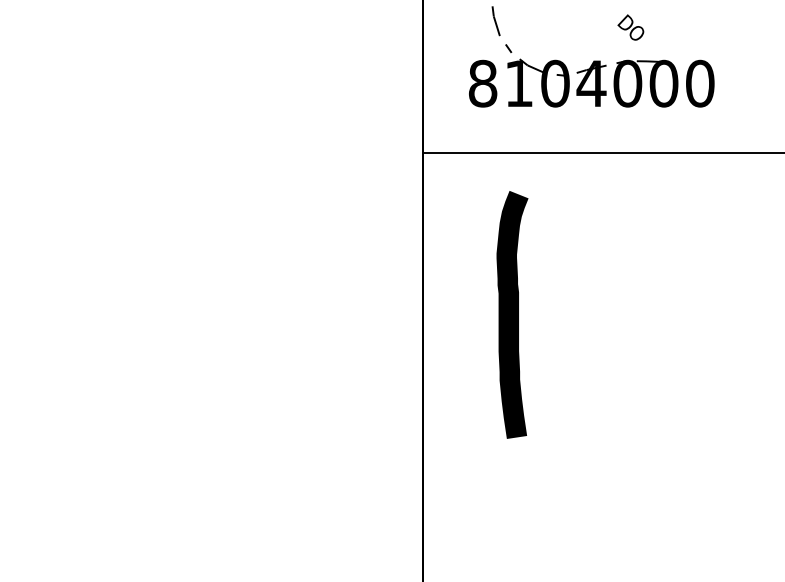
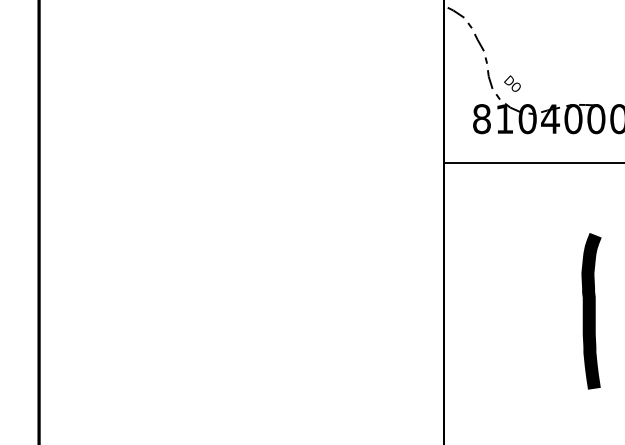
text: (631, 27) -> (512, 83), moved
curve: (512, 315) -> (591, 311), moved

